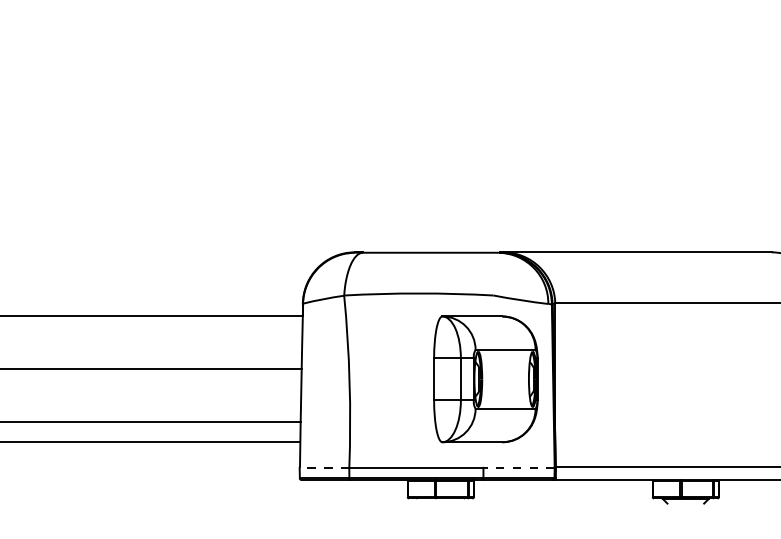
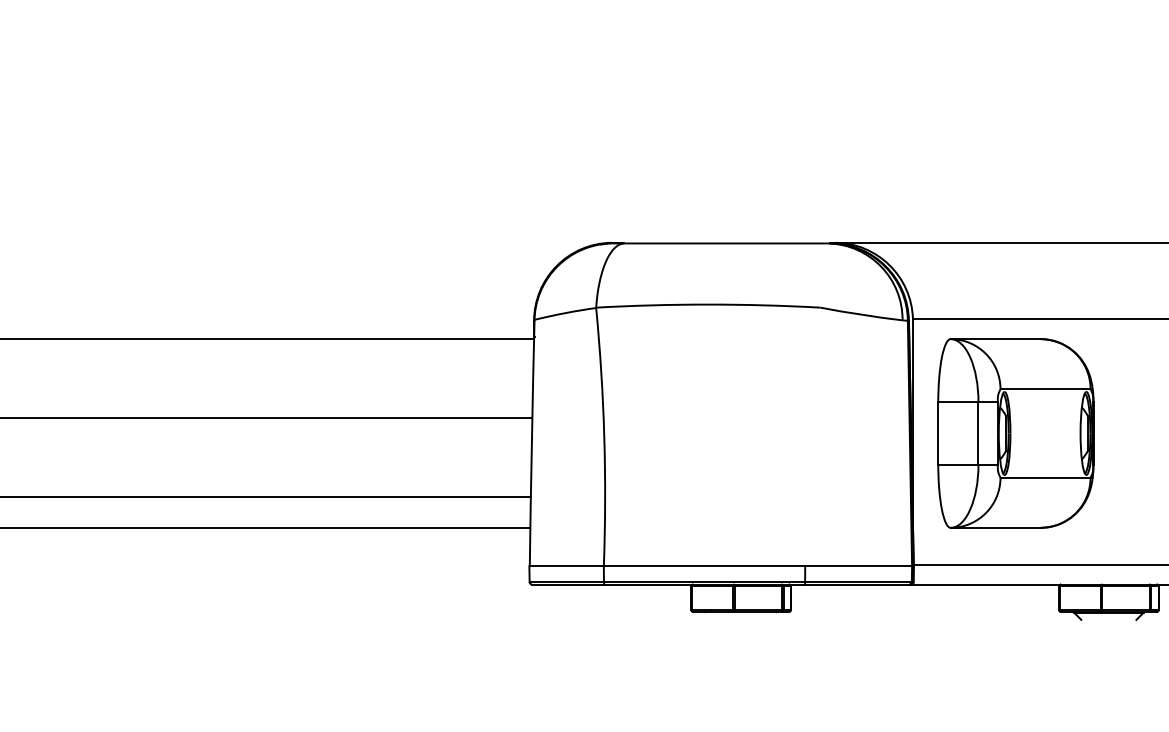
part: (485, 379) -> (1015, 433), moved
line: (324, 467) -> (566, 565), dashed -> solid
line: (519, 467) -> (859, 565), dashed -> solid

